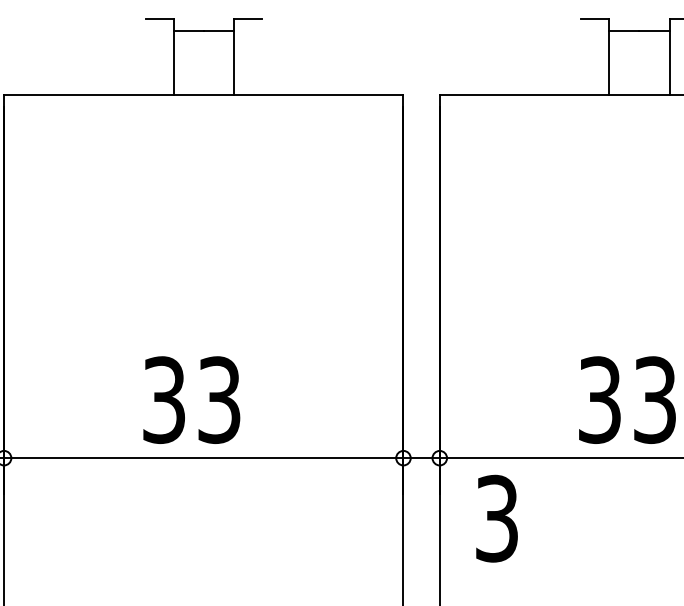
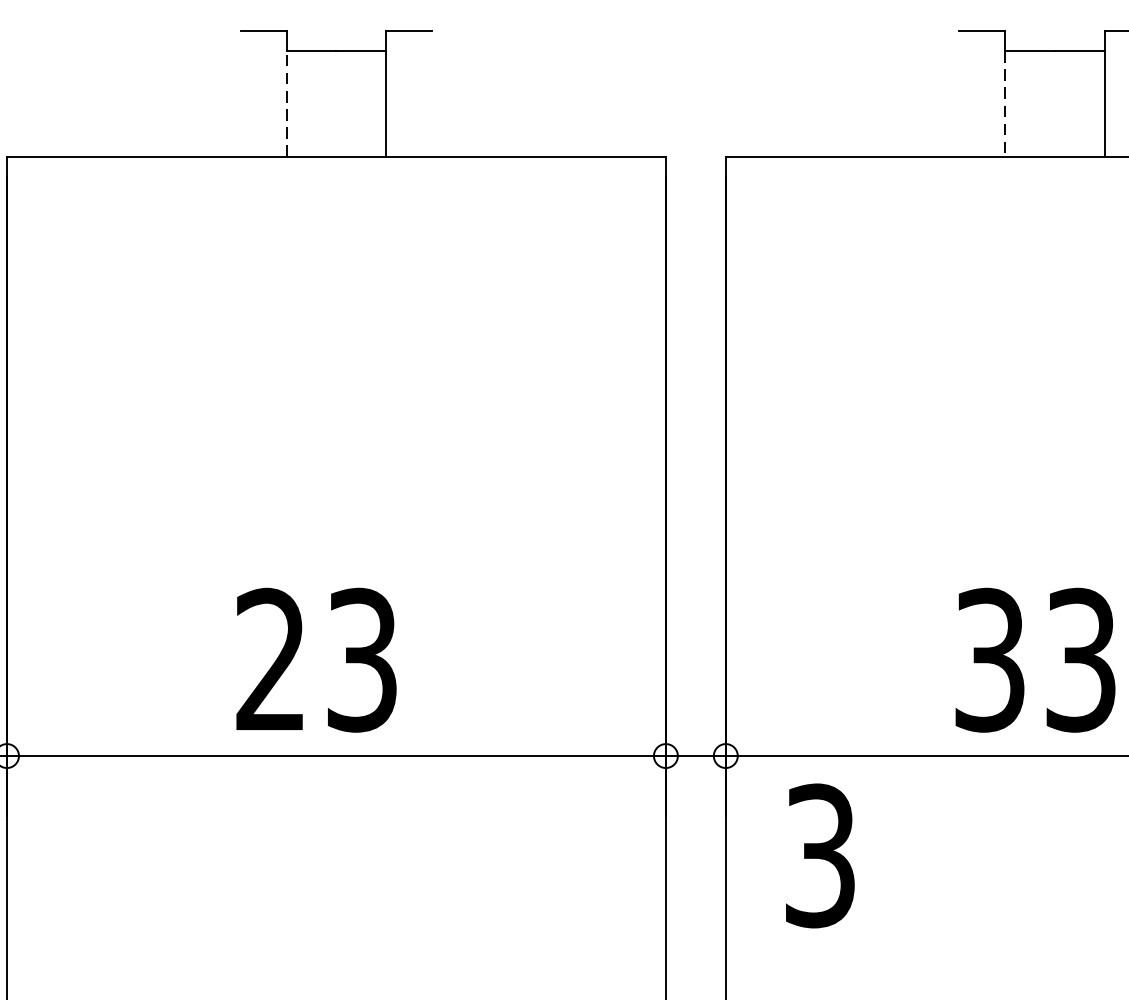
line: (173, 62) -> (286, 103), solid -> dashed
line: (609, 63) -> (1005, 104), solid -> dashed
text: (163, 399) -> (269, 659), 33 -> 23

